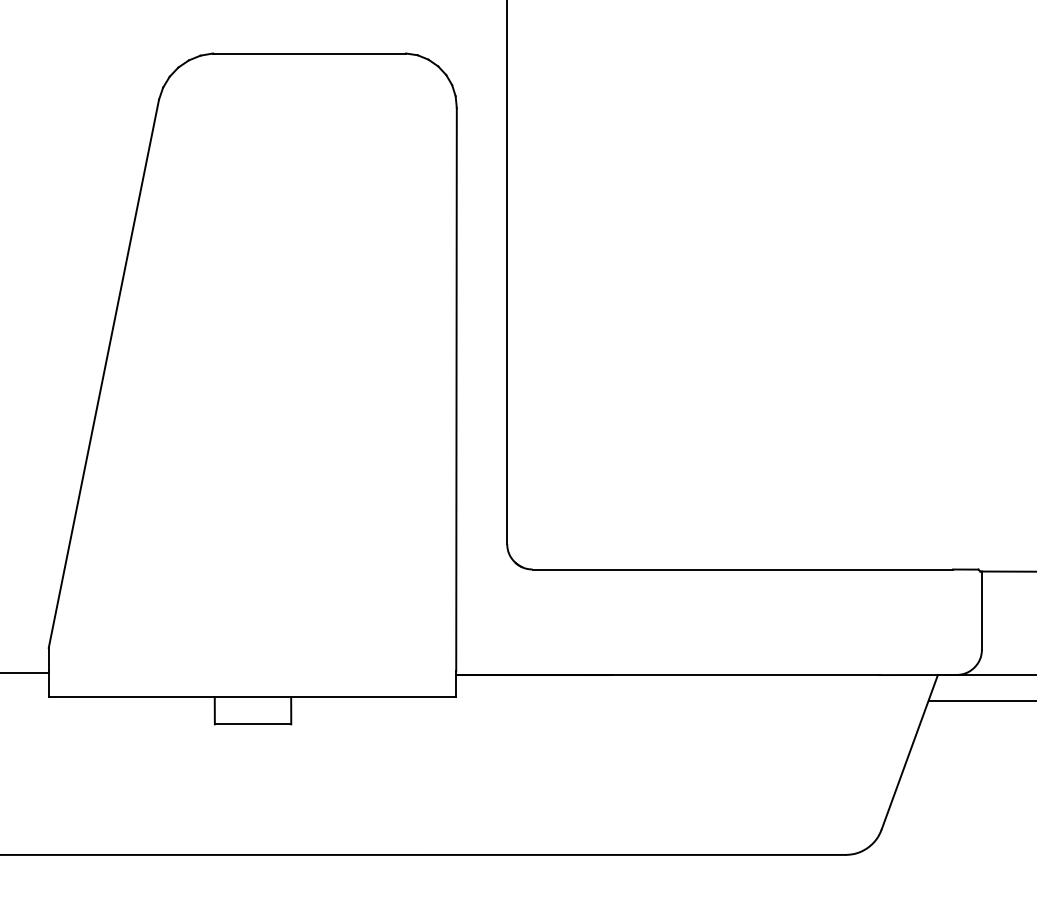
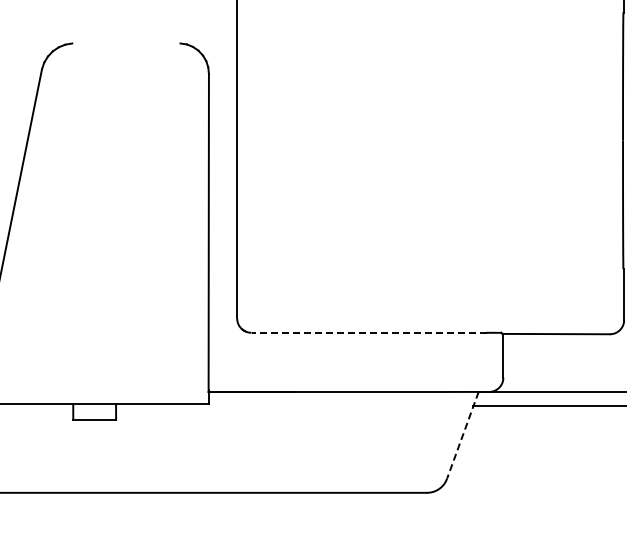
line: (309, 53) -> (126, 43), removed
line: (743, 568) -> (369, 332), solid -> dashed
line: (909, 752) -> (462, 435), solid -> dashed

